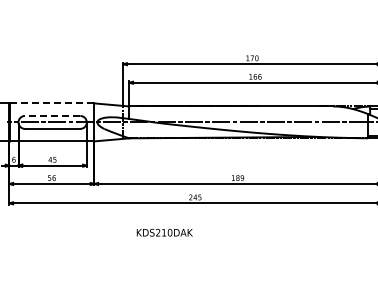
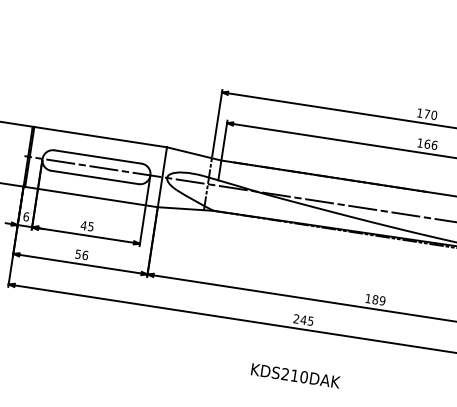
line: (52, 103) -> (100, 137), dashed -> solid
line: (52, 115) -> (97, 156), dashed -> solid
text: (164, 232) -> (295, 375), moved

